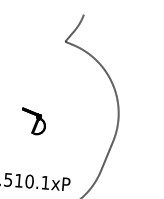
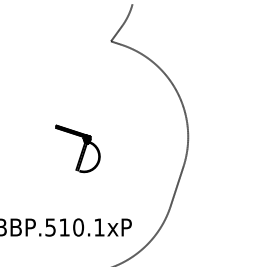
part: (33, 121) -> (77, 148), size x1.43

